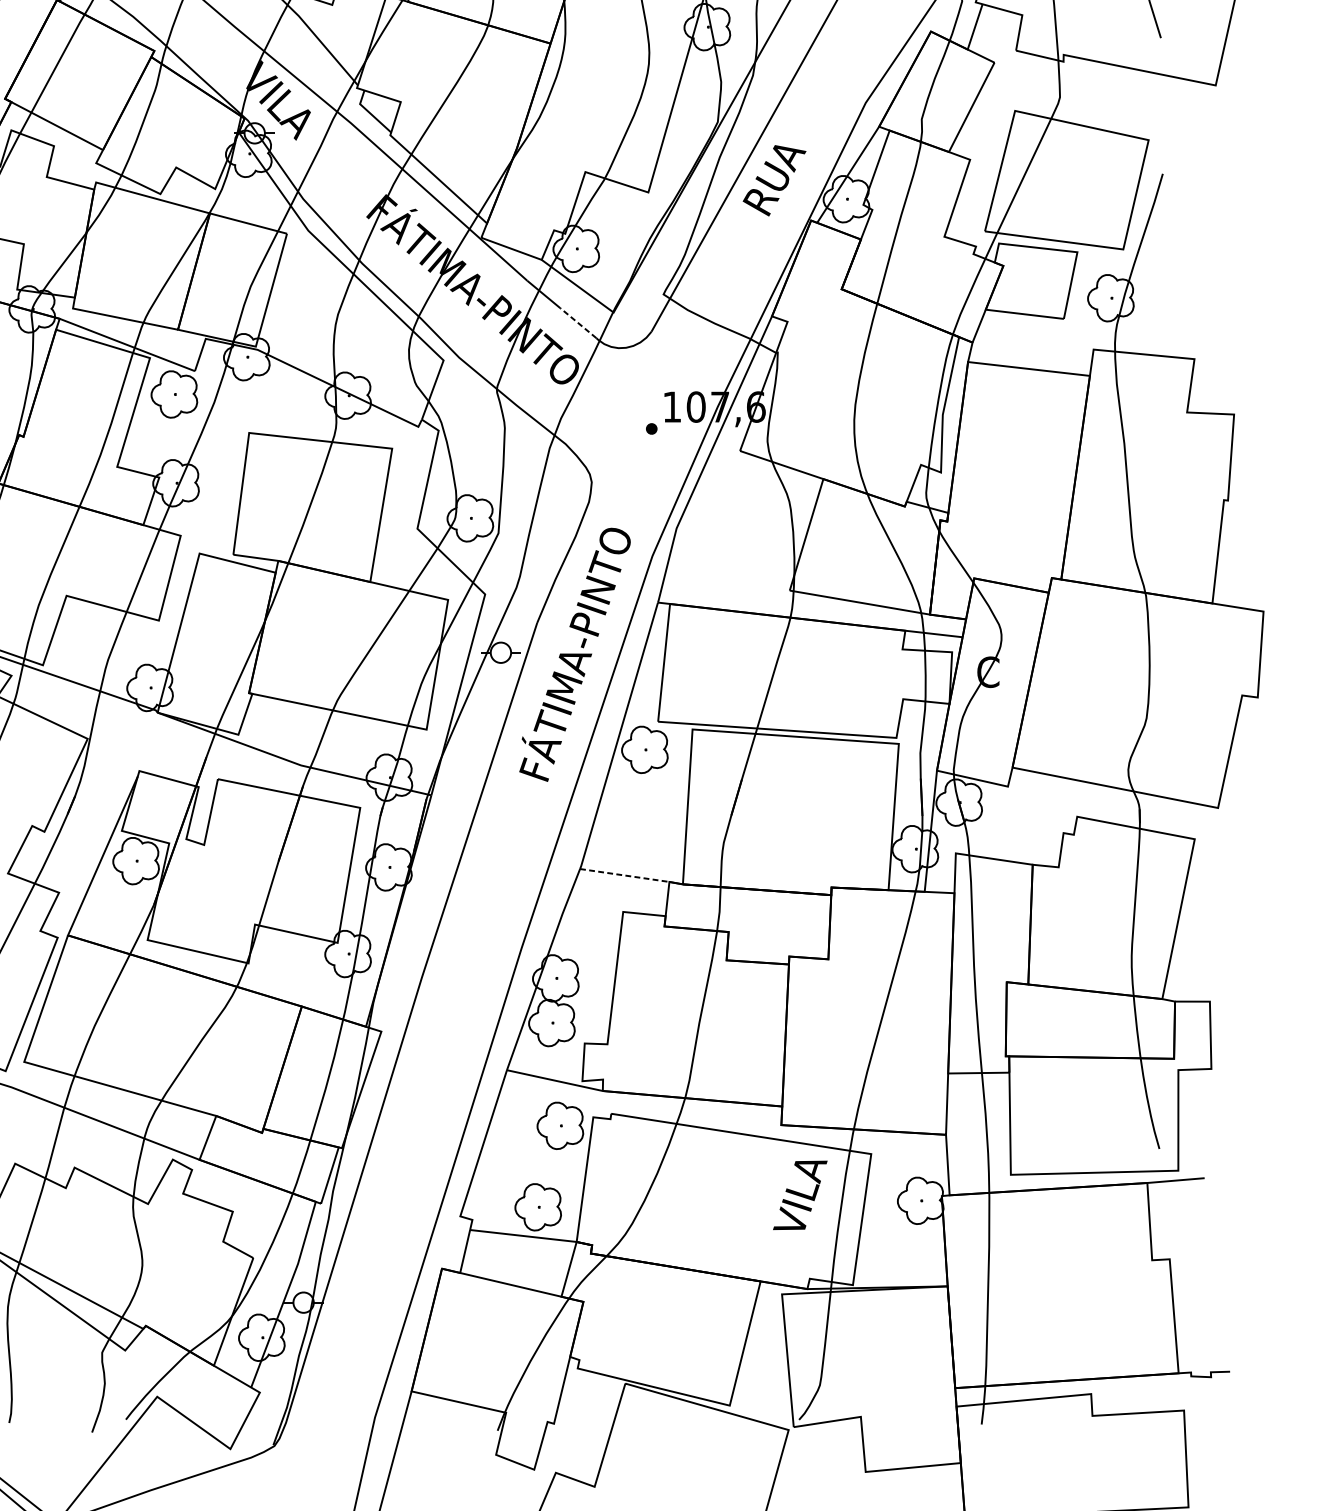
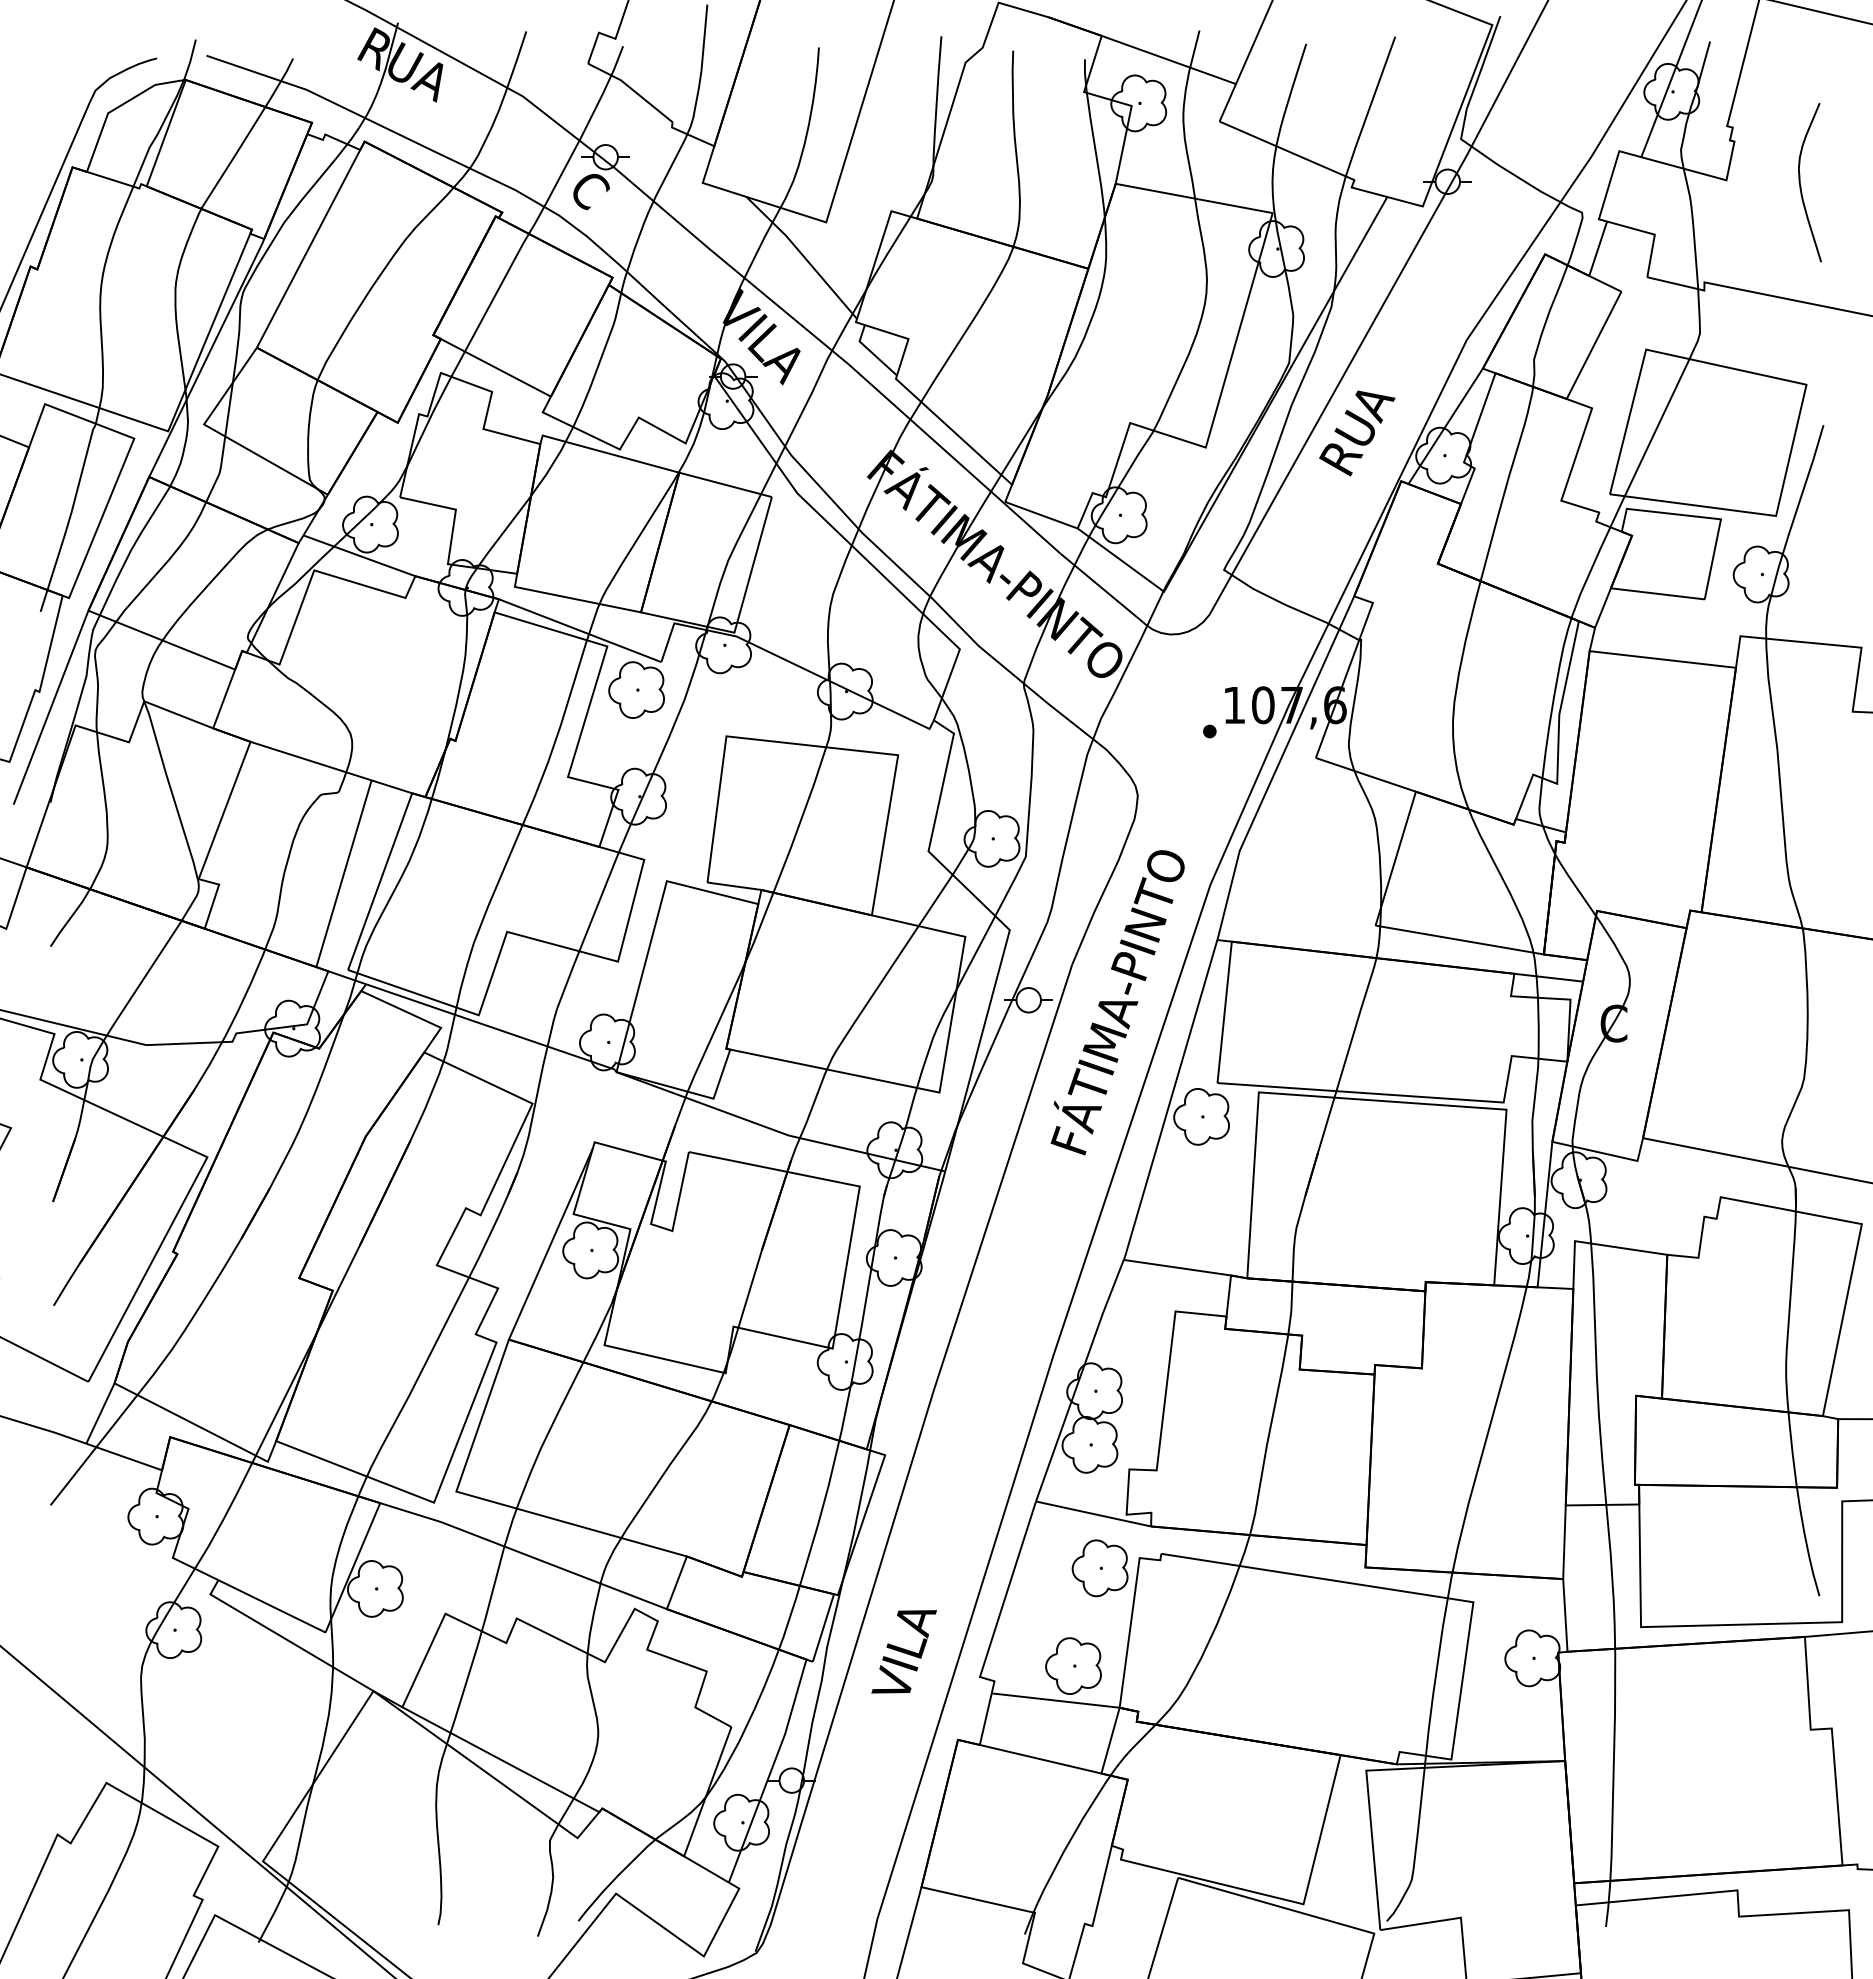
line: (578, 323) -> (1121, 604), dashed -> solid
line: (624, 875) -> (1177, 1267), dashed -> solid
text: (799, 1195) -> (903, 1651), moved

